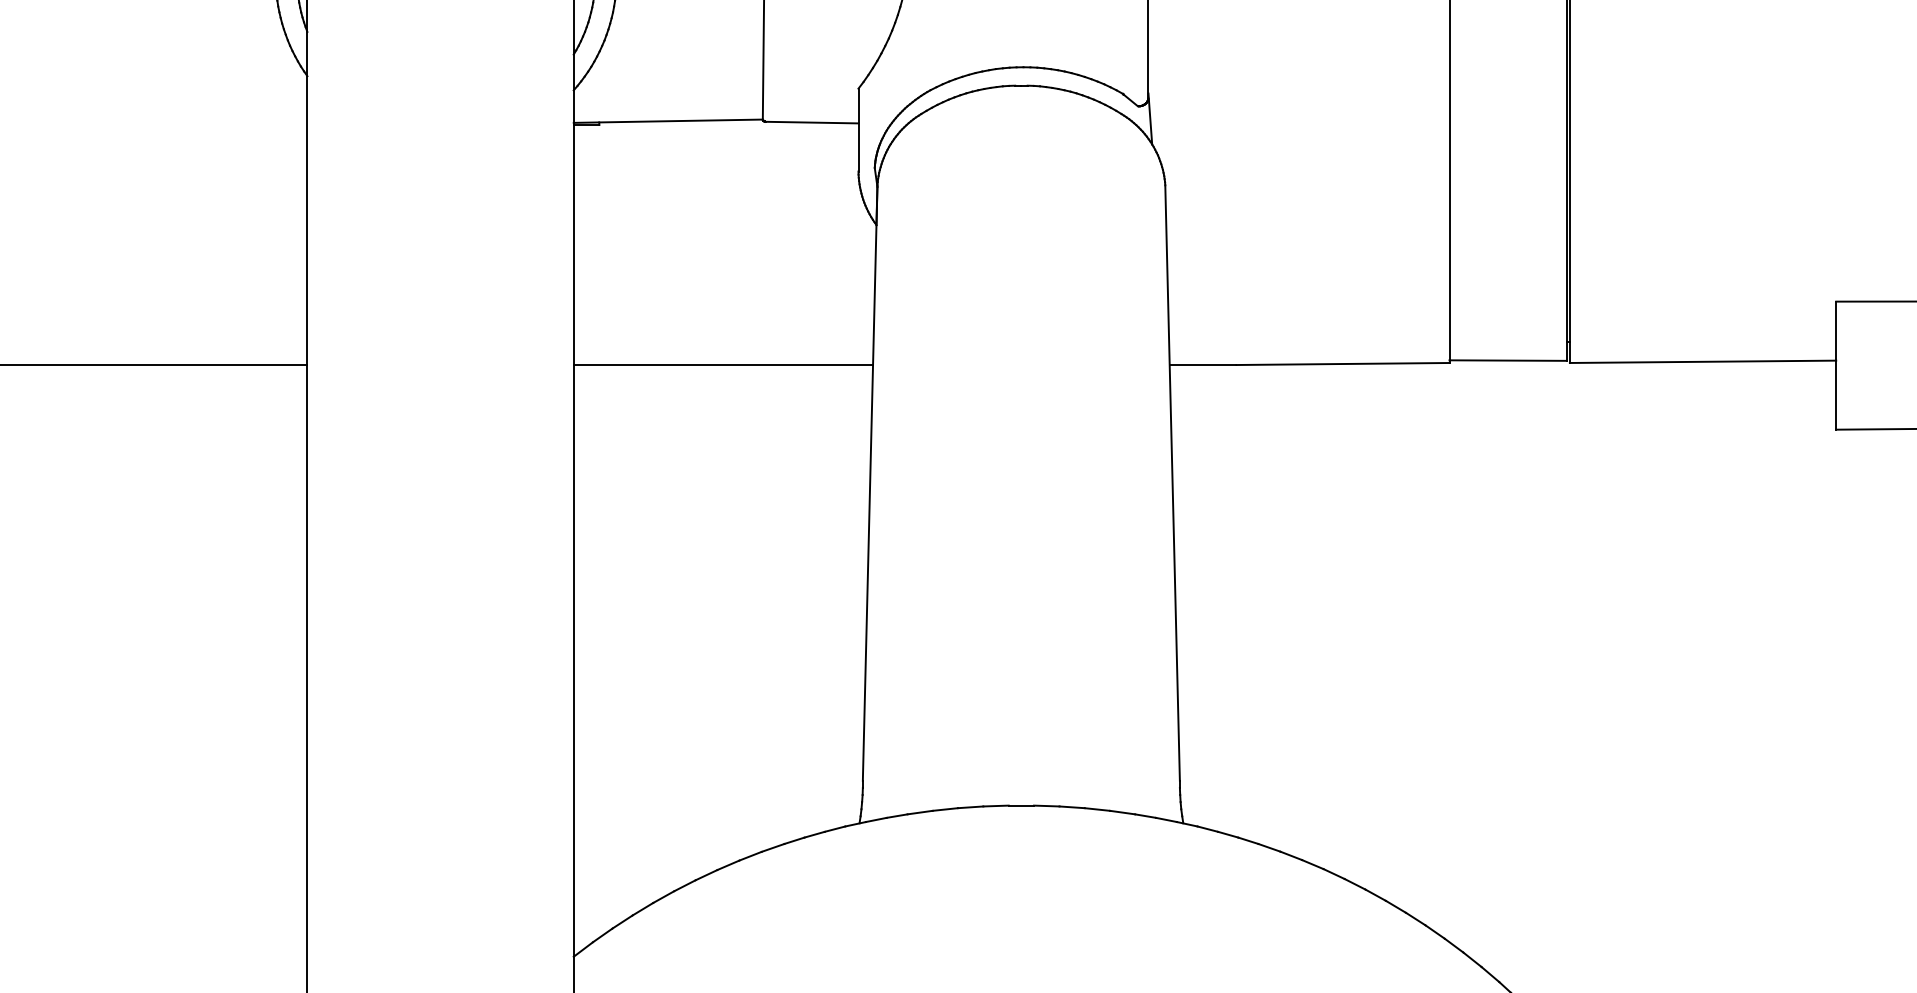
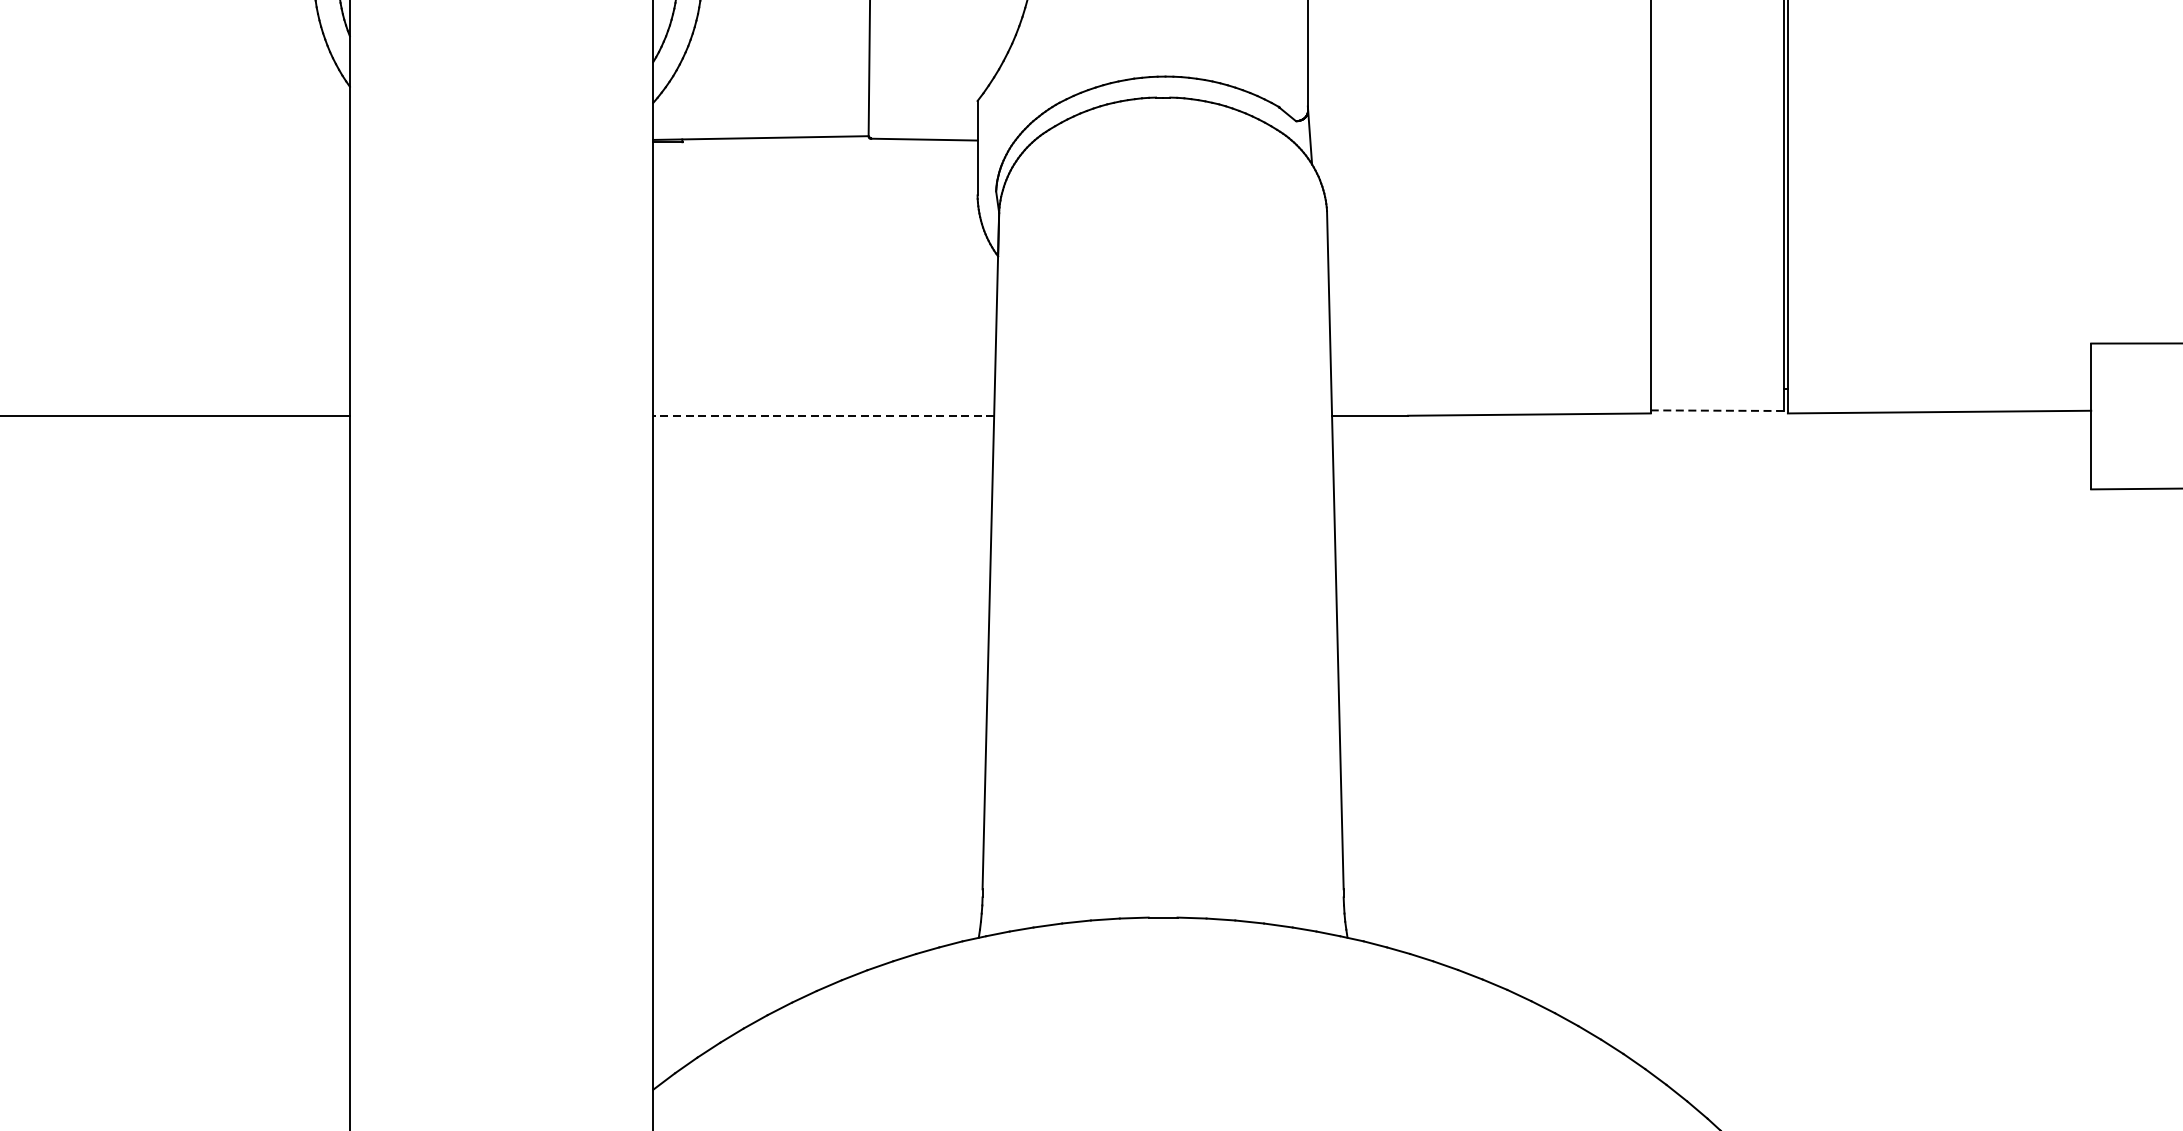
line: (1508, 360) -> (1717, 410), solid -> dashed
line: (723, 365) -> (823, 416), solid -> dashed

